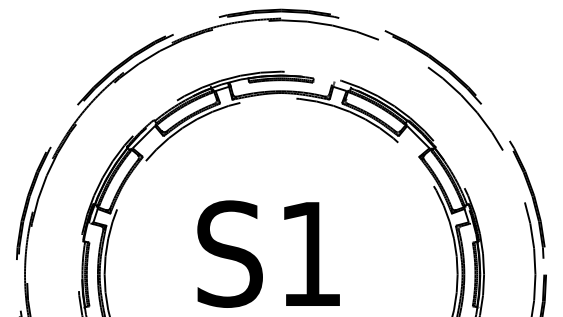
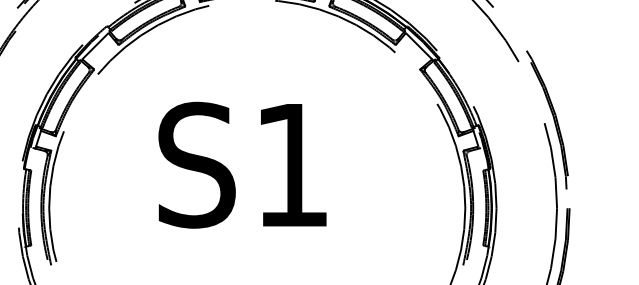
text: (268, 253) -> (242, 164), moved

